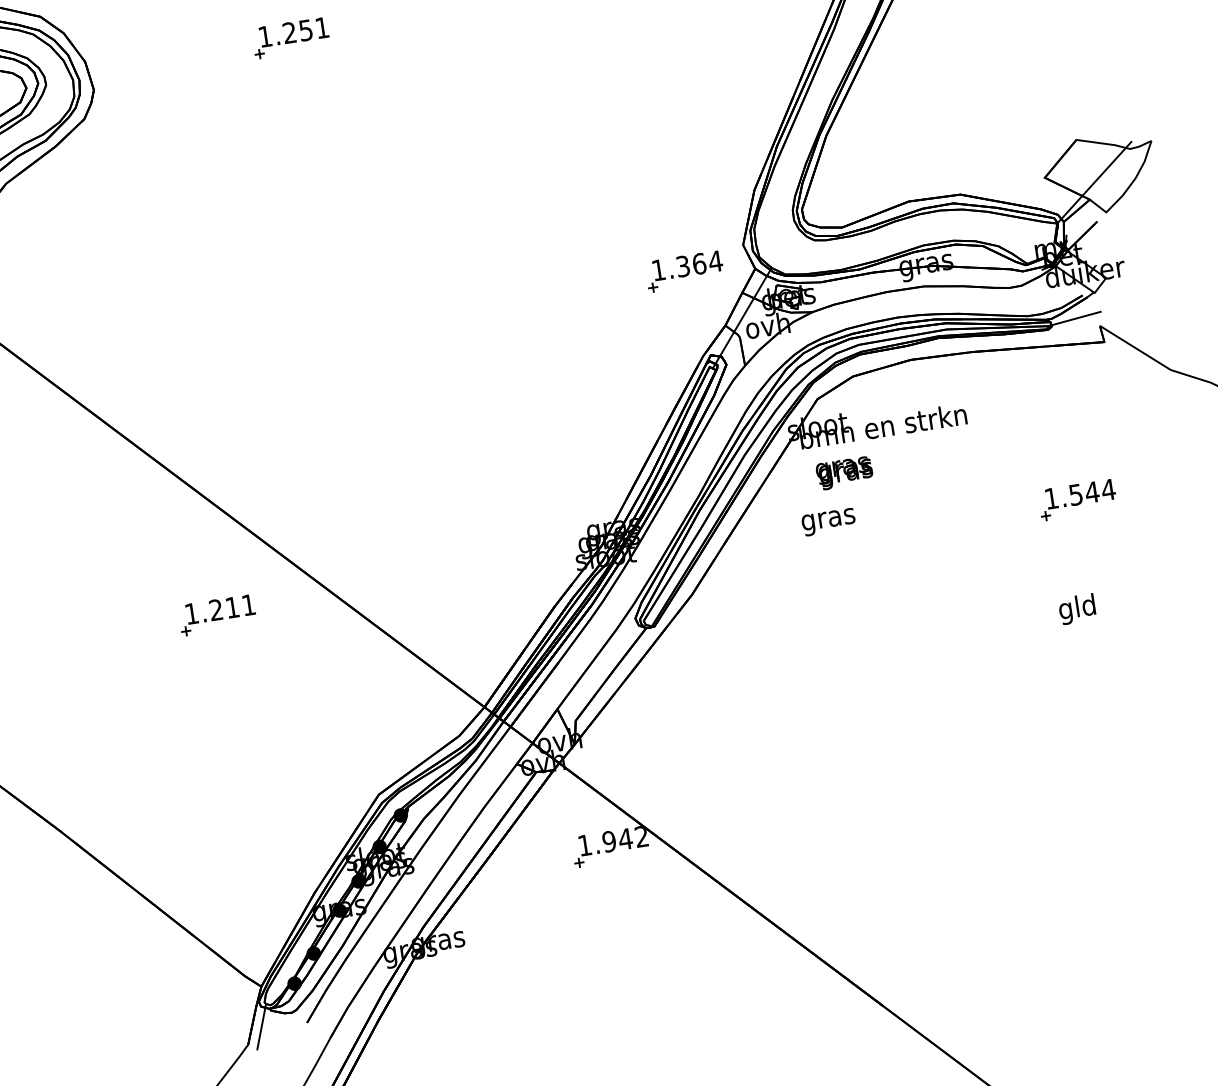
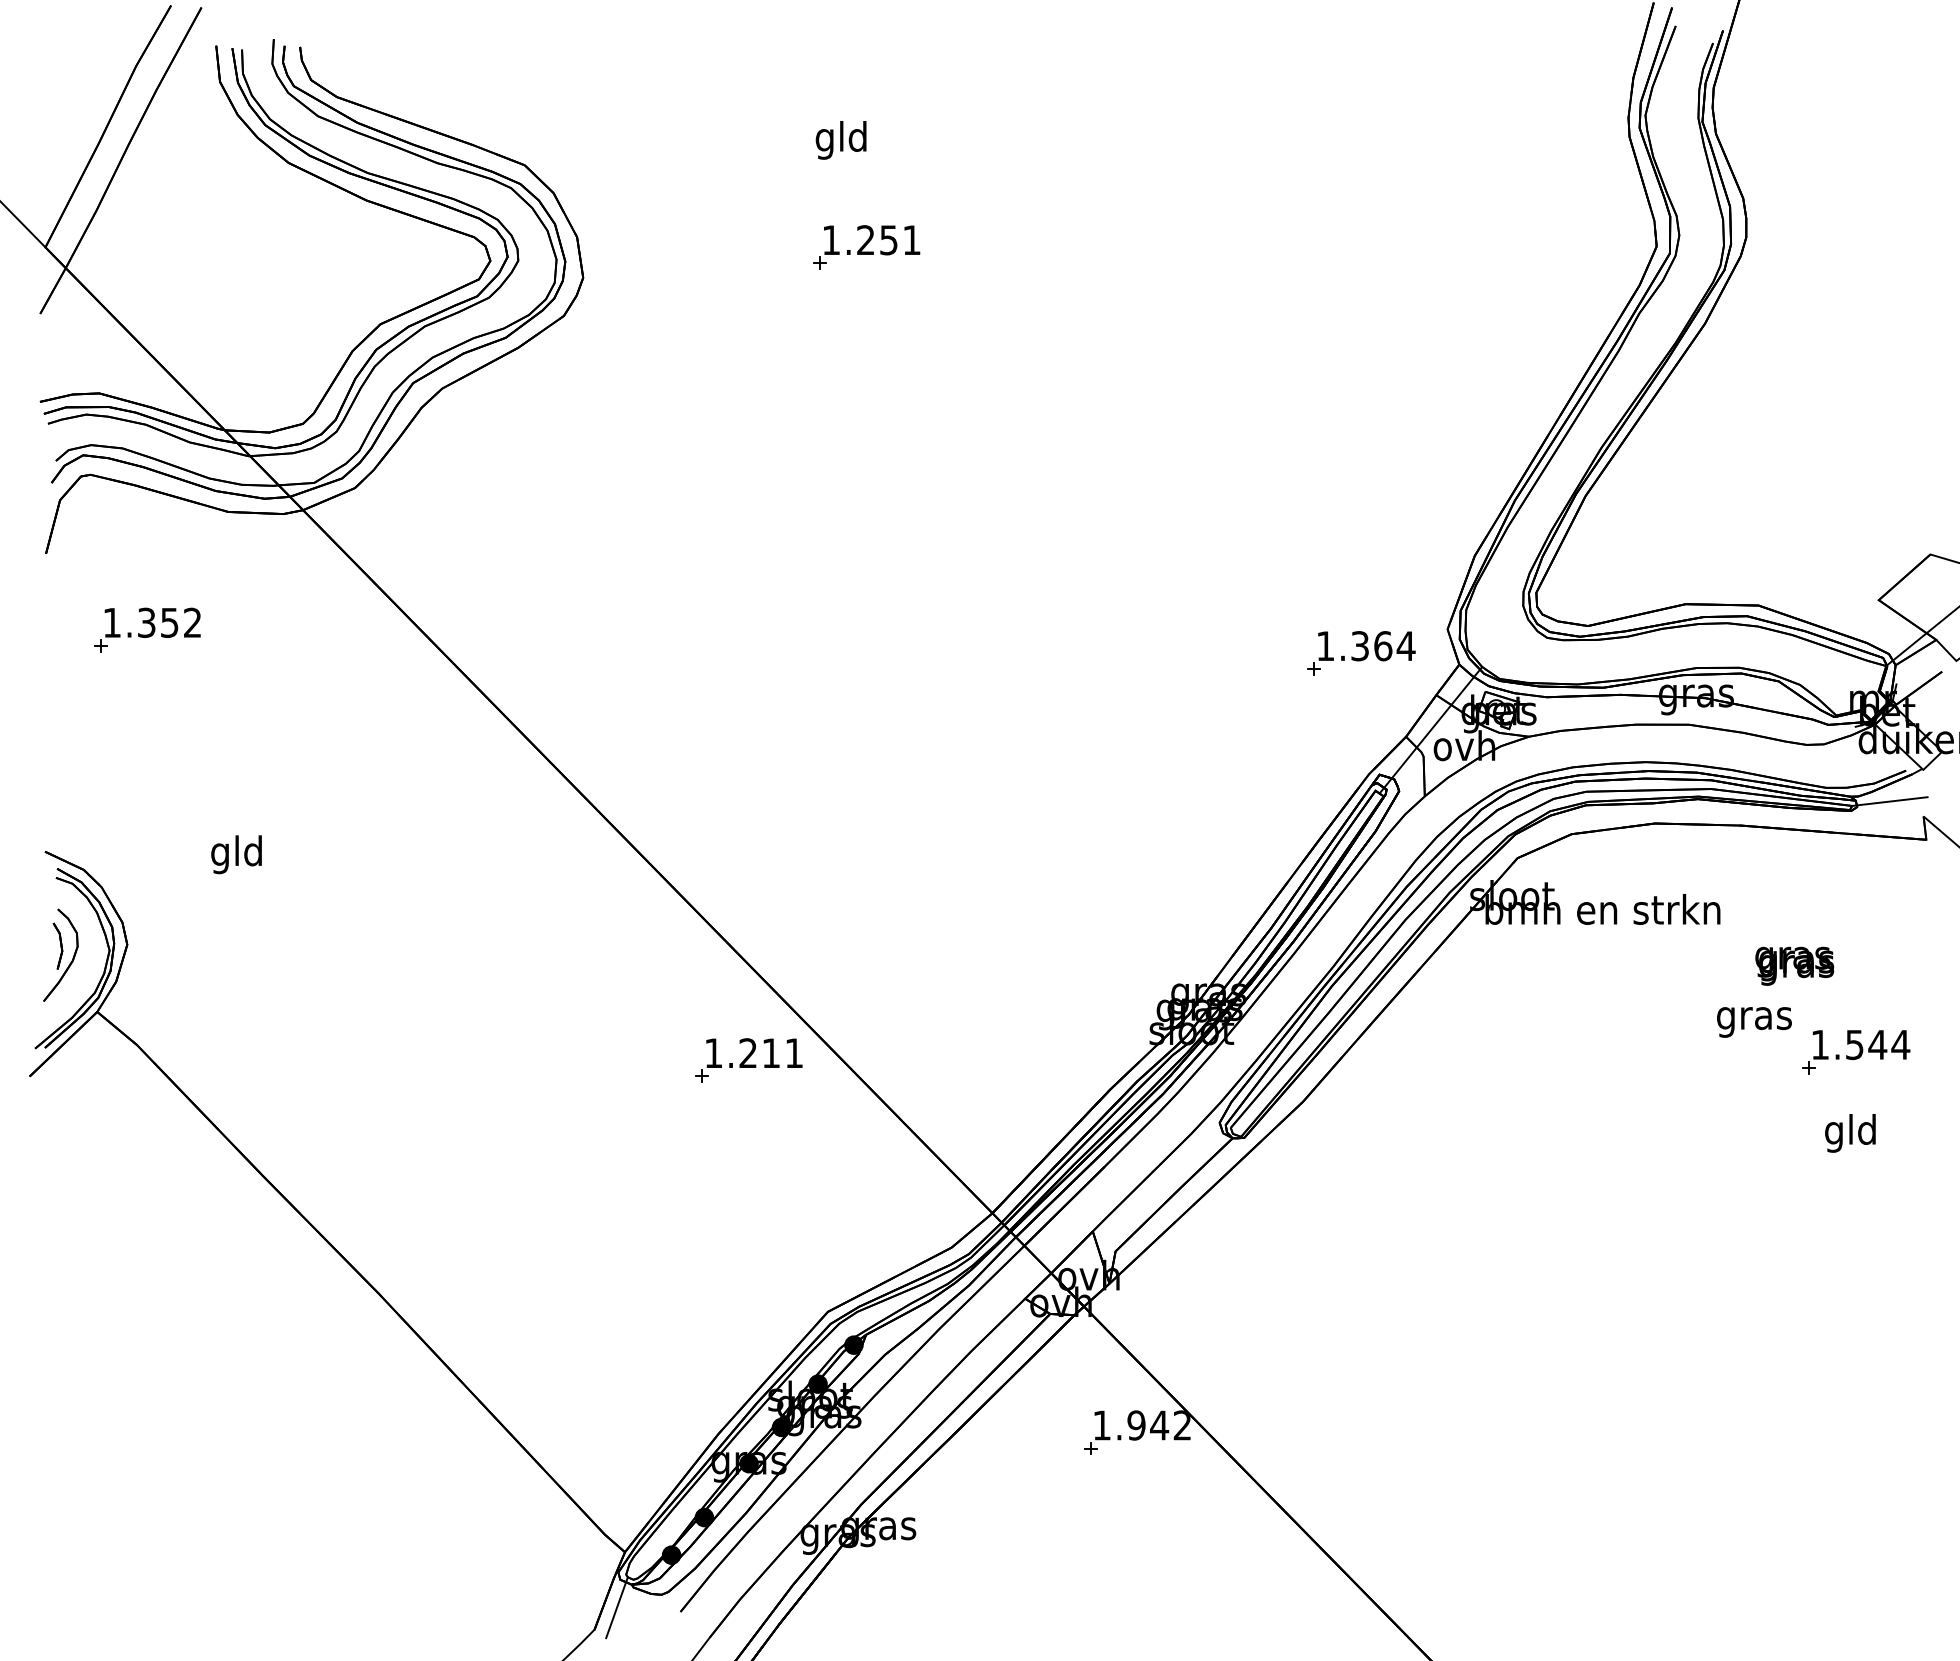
text: (844, 472) -> (1794, 965), moved
text: (828, 522) -> (1754, 1022), moved
text: (1077, 609) -> (1850, 1133), moved
part: (217, 615) -> (748, 1060), moved

